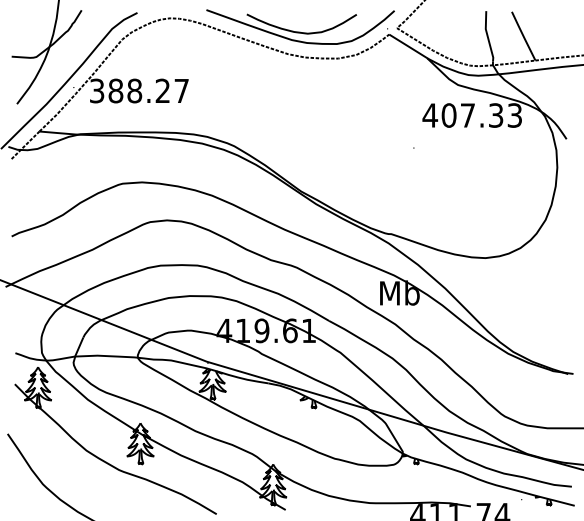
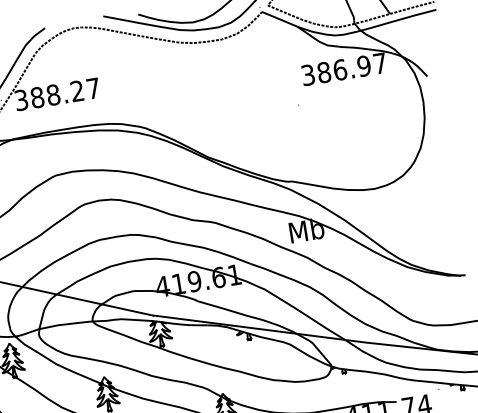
text: (471, 115) -> (343, 69), 407.33 -> 386.97

